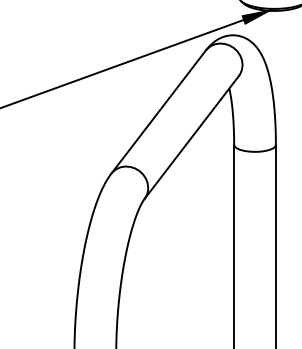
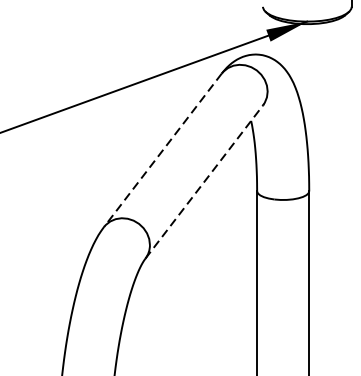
line: (158, 112) -> (162, 150), solid -> dashed
line: (191, 137) -> (203, 182), solid -> dashed

